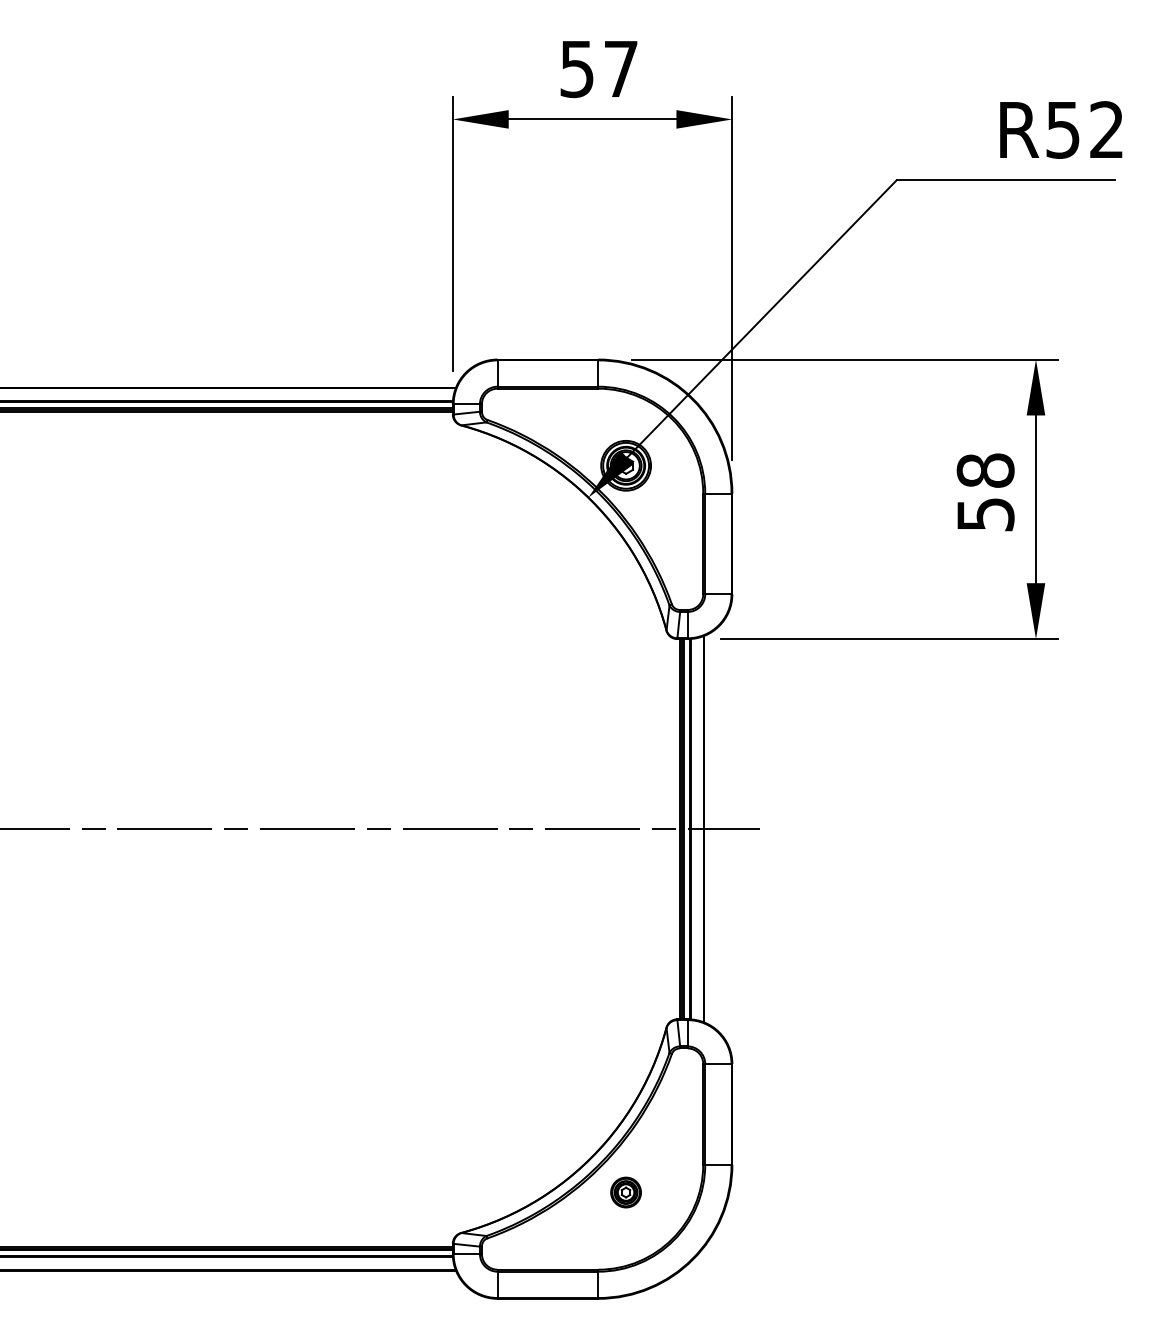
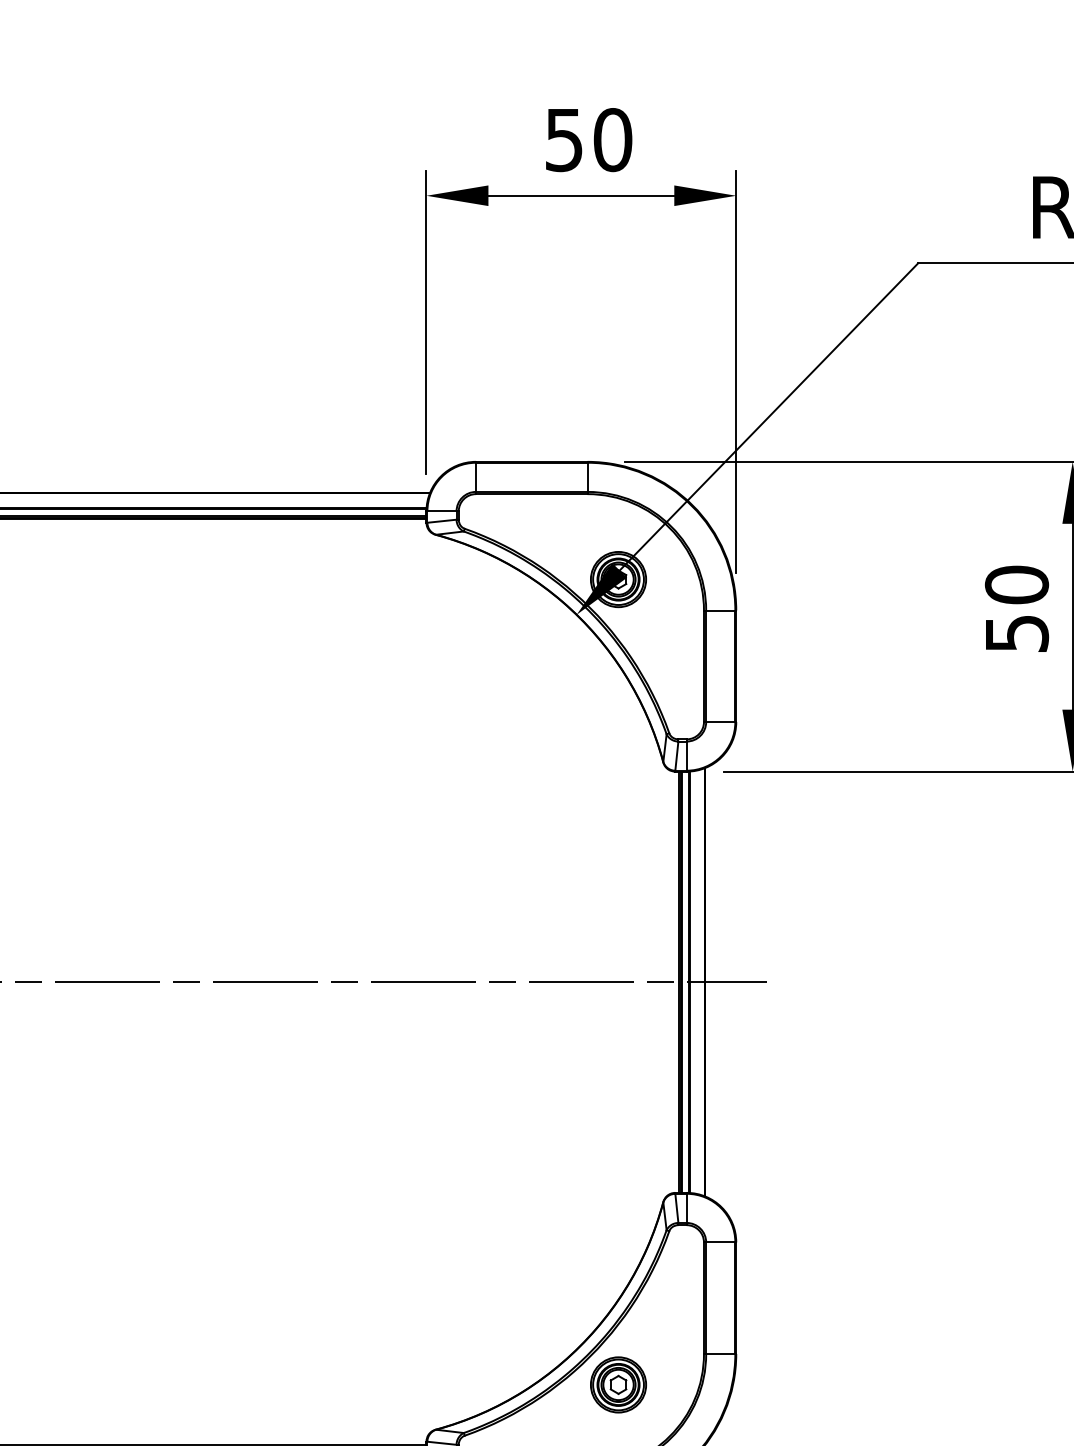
text: (620, 69) -> (612, 140), 57 -> 50
text: (985, 470) -> (1016, 584), 58 -> 50
part: (625, 1192) -> (617, 1384), size x1.67

